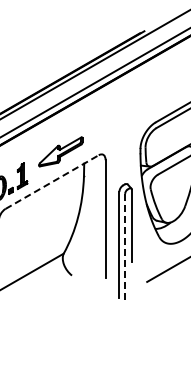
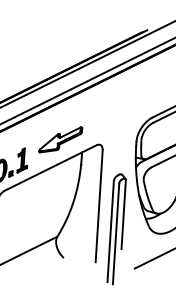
line: (52, 182) -> (50, 168), dashed -> solid
line: (125, 246) -> (116, 233), dashed -> solid

